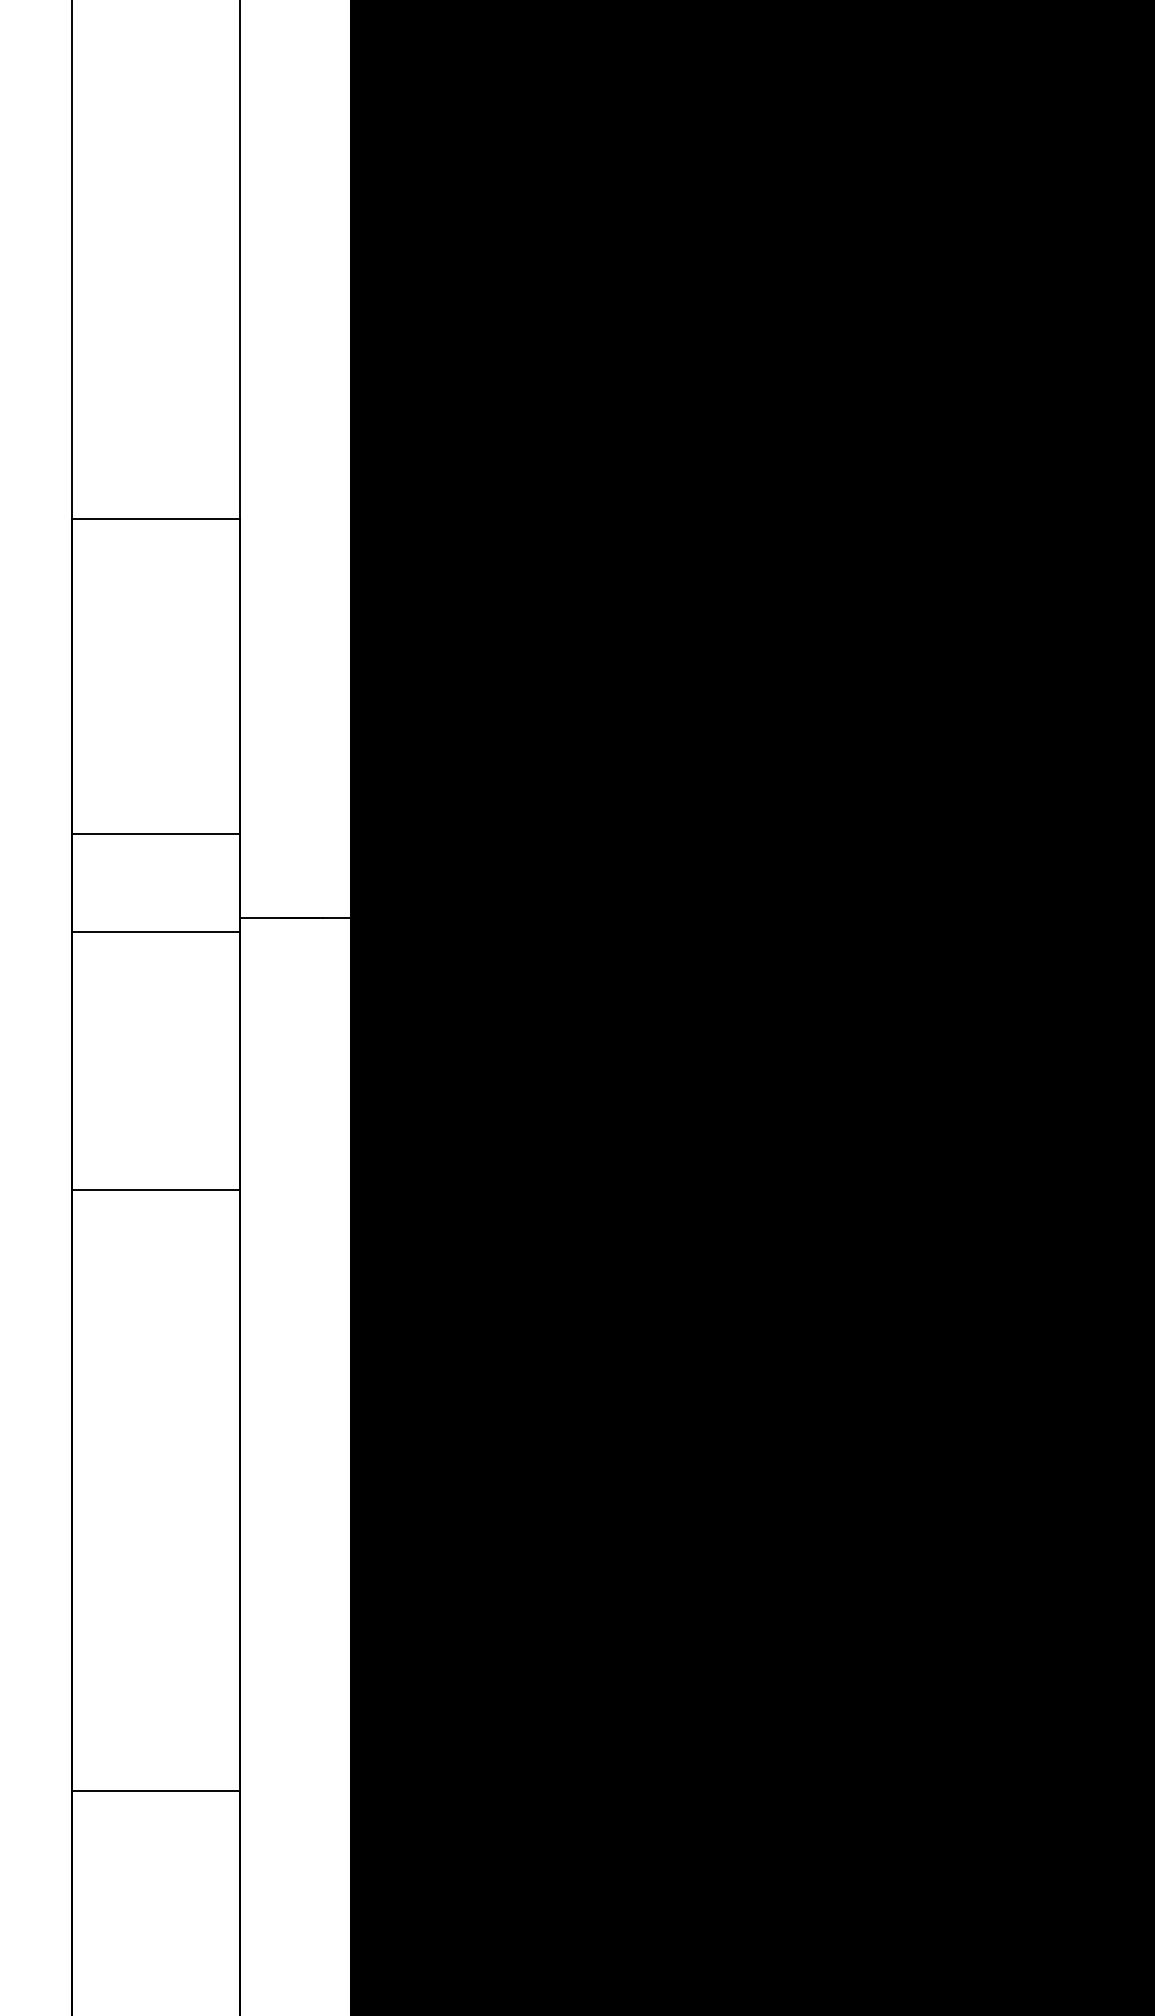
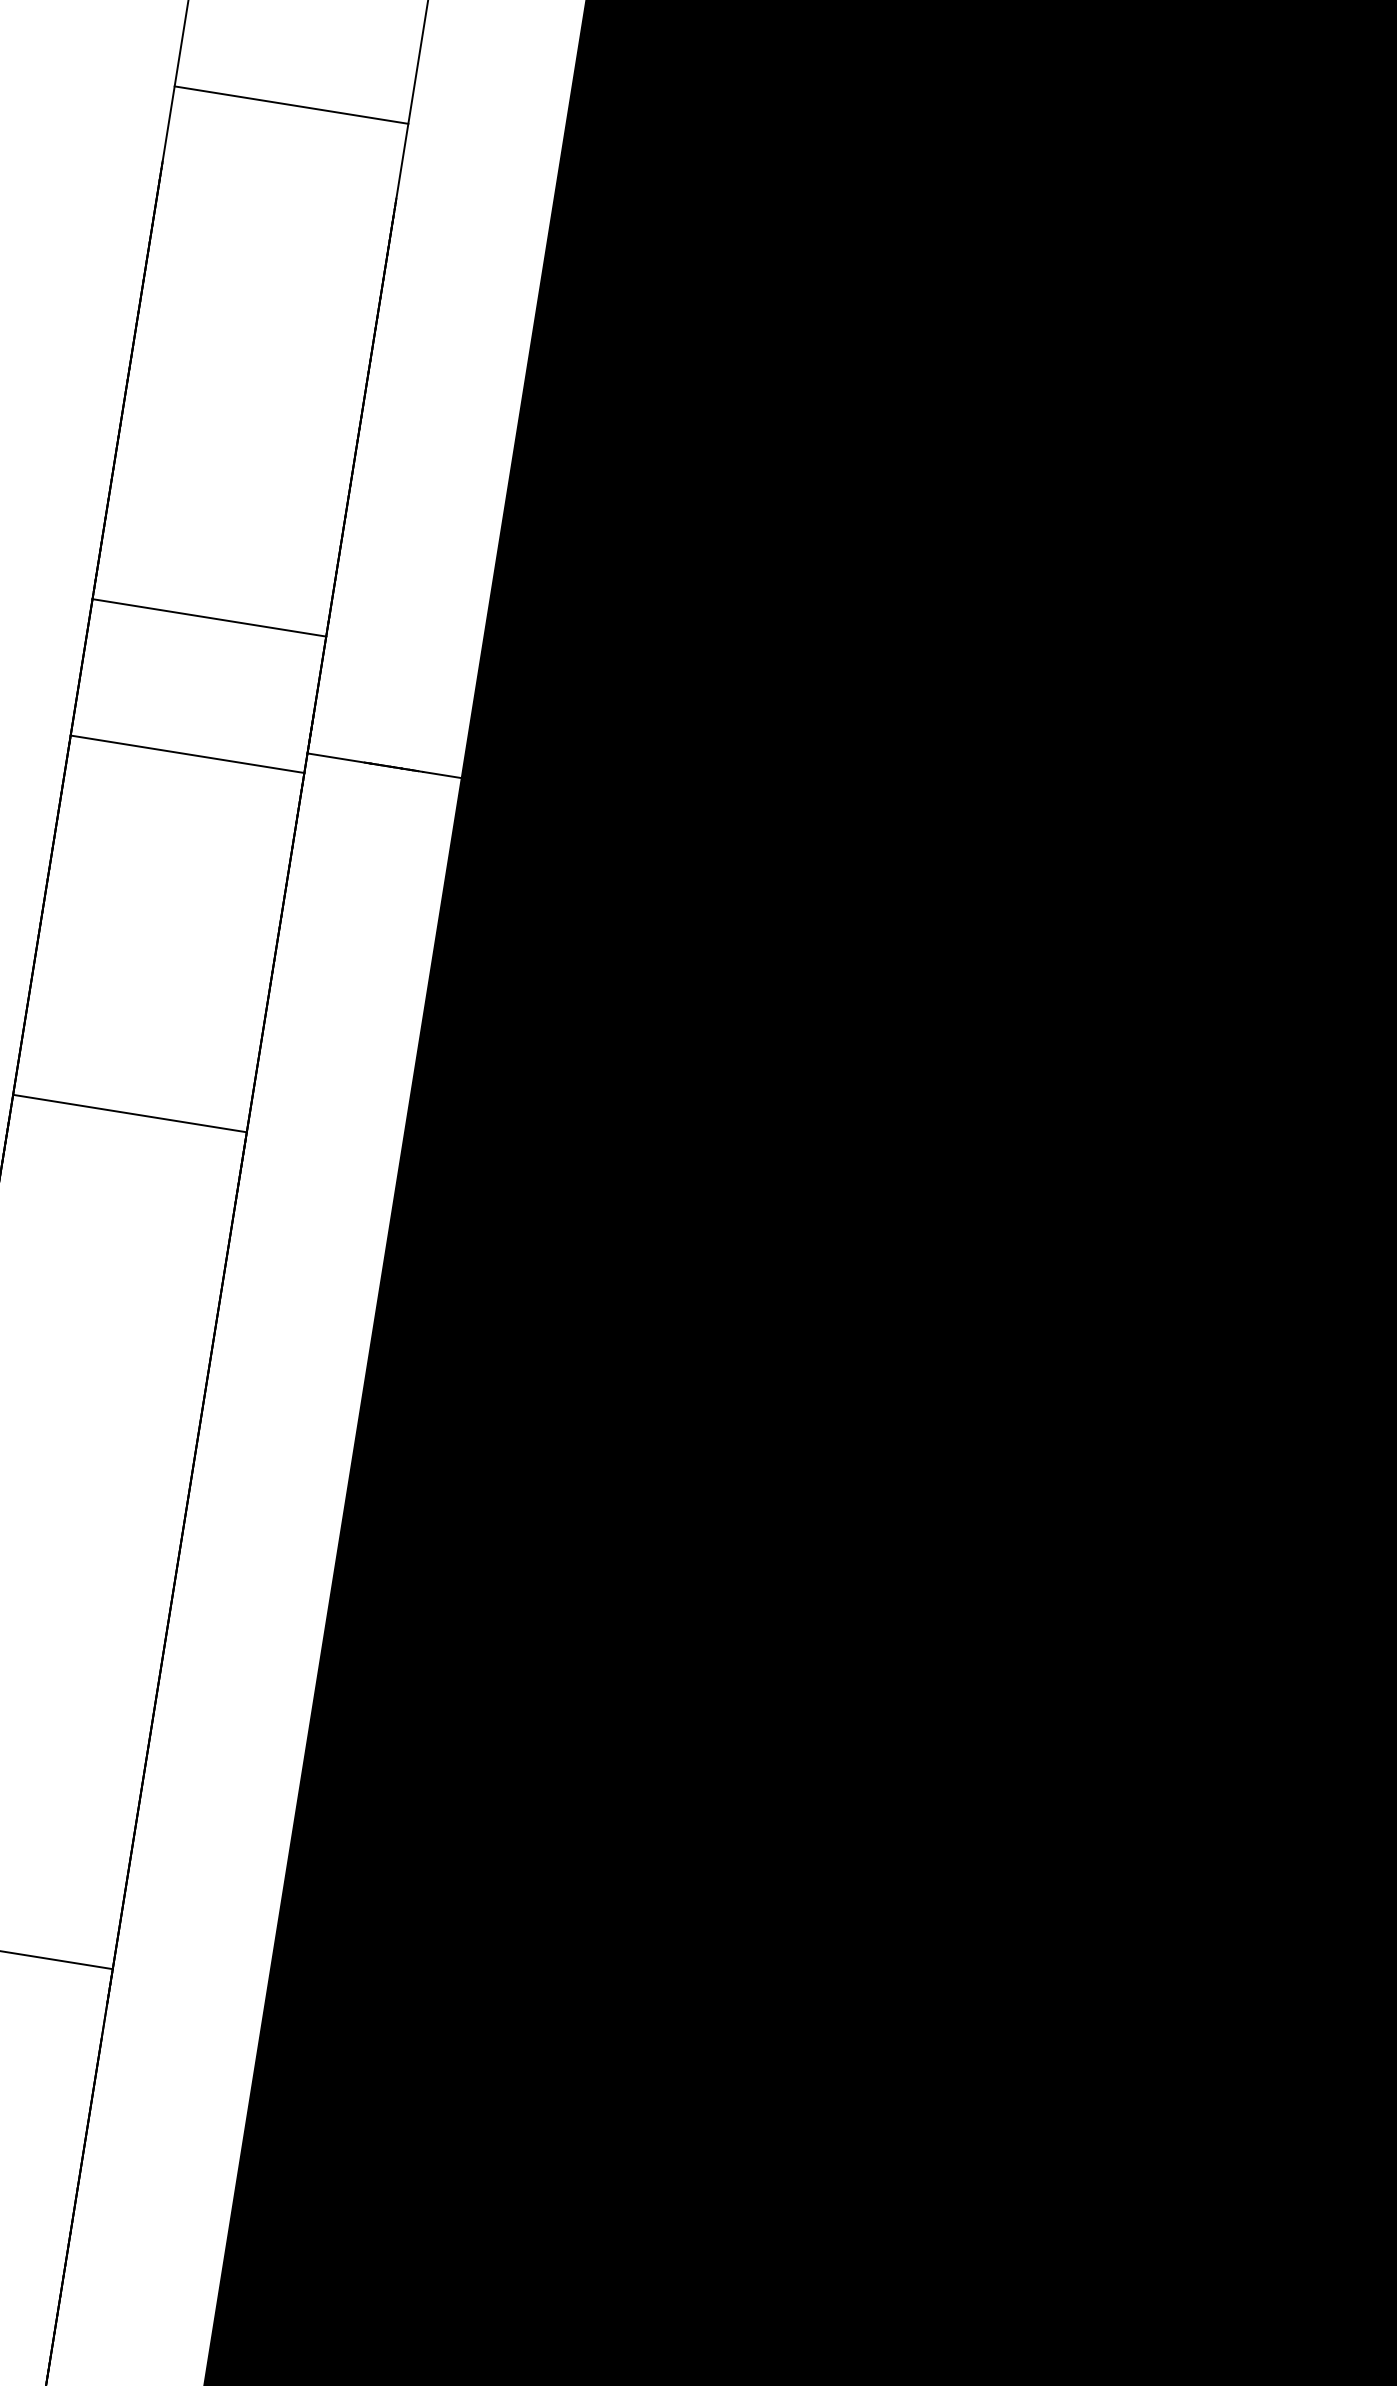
line: (155, 519) -> (290, 105), moved

